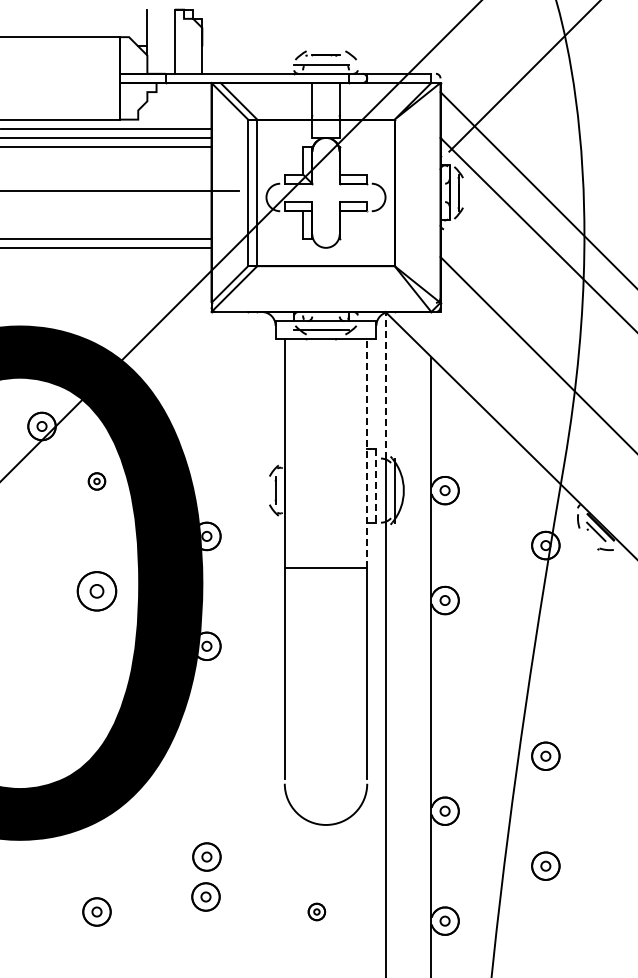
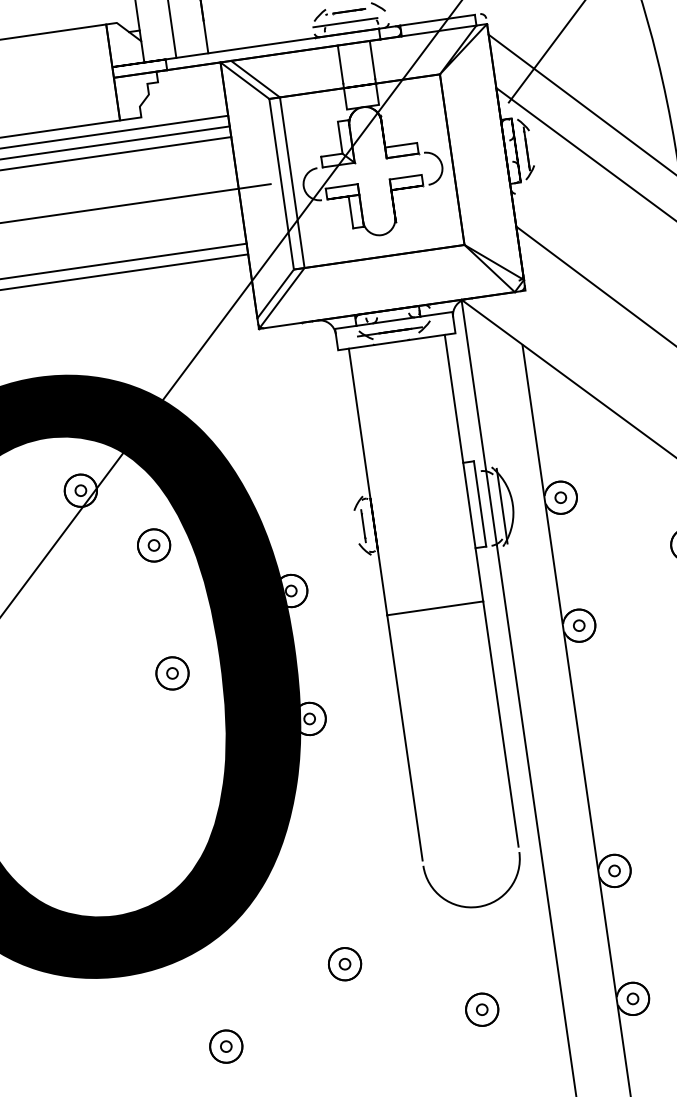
line: (385, 384) -> (473, 384), dashed -> solid
line: (367, 453) -> (464, 467), dashed -> solid
part: (96, 481) -> (153, 545), size x1.67
line: (376, 486) -> (480, 504), dashed -> solid
part: (96, 591) -> (171, 673), size x0.71
part: (205, 896) -> (349, 1010), removed
part: (316, 911) -> (481, 1009), size x1.67

